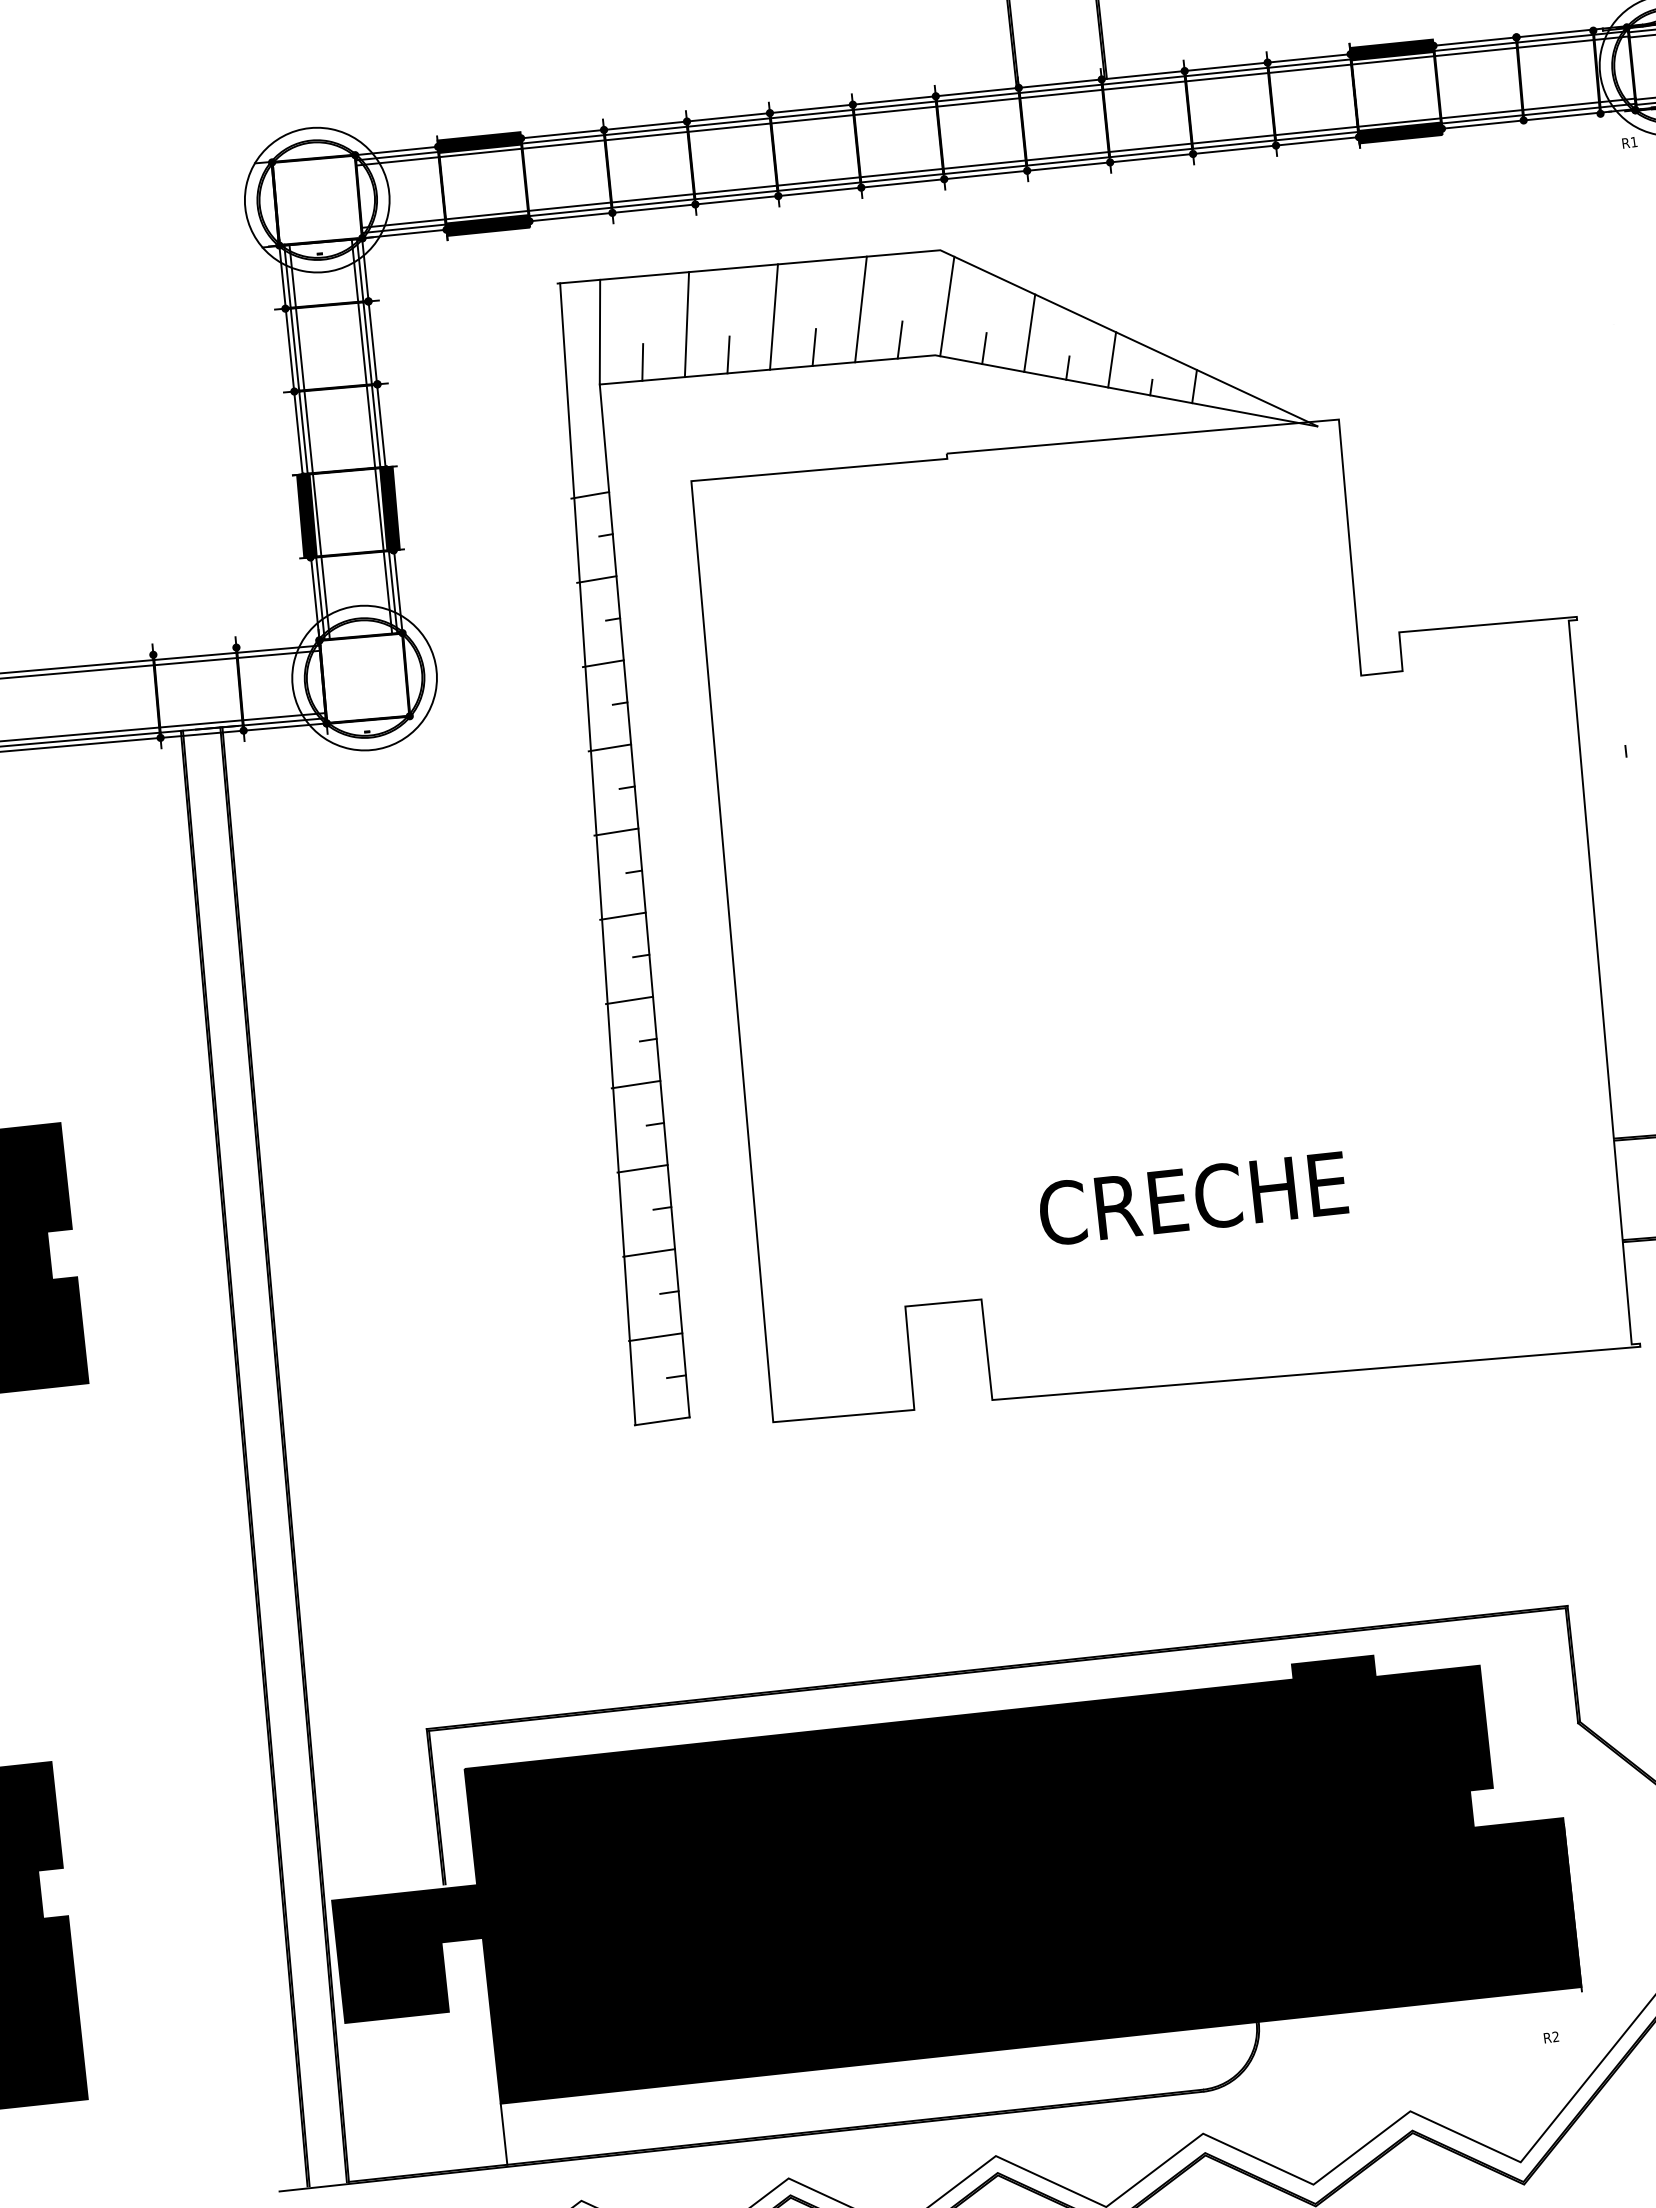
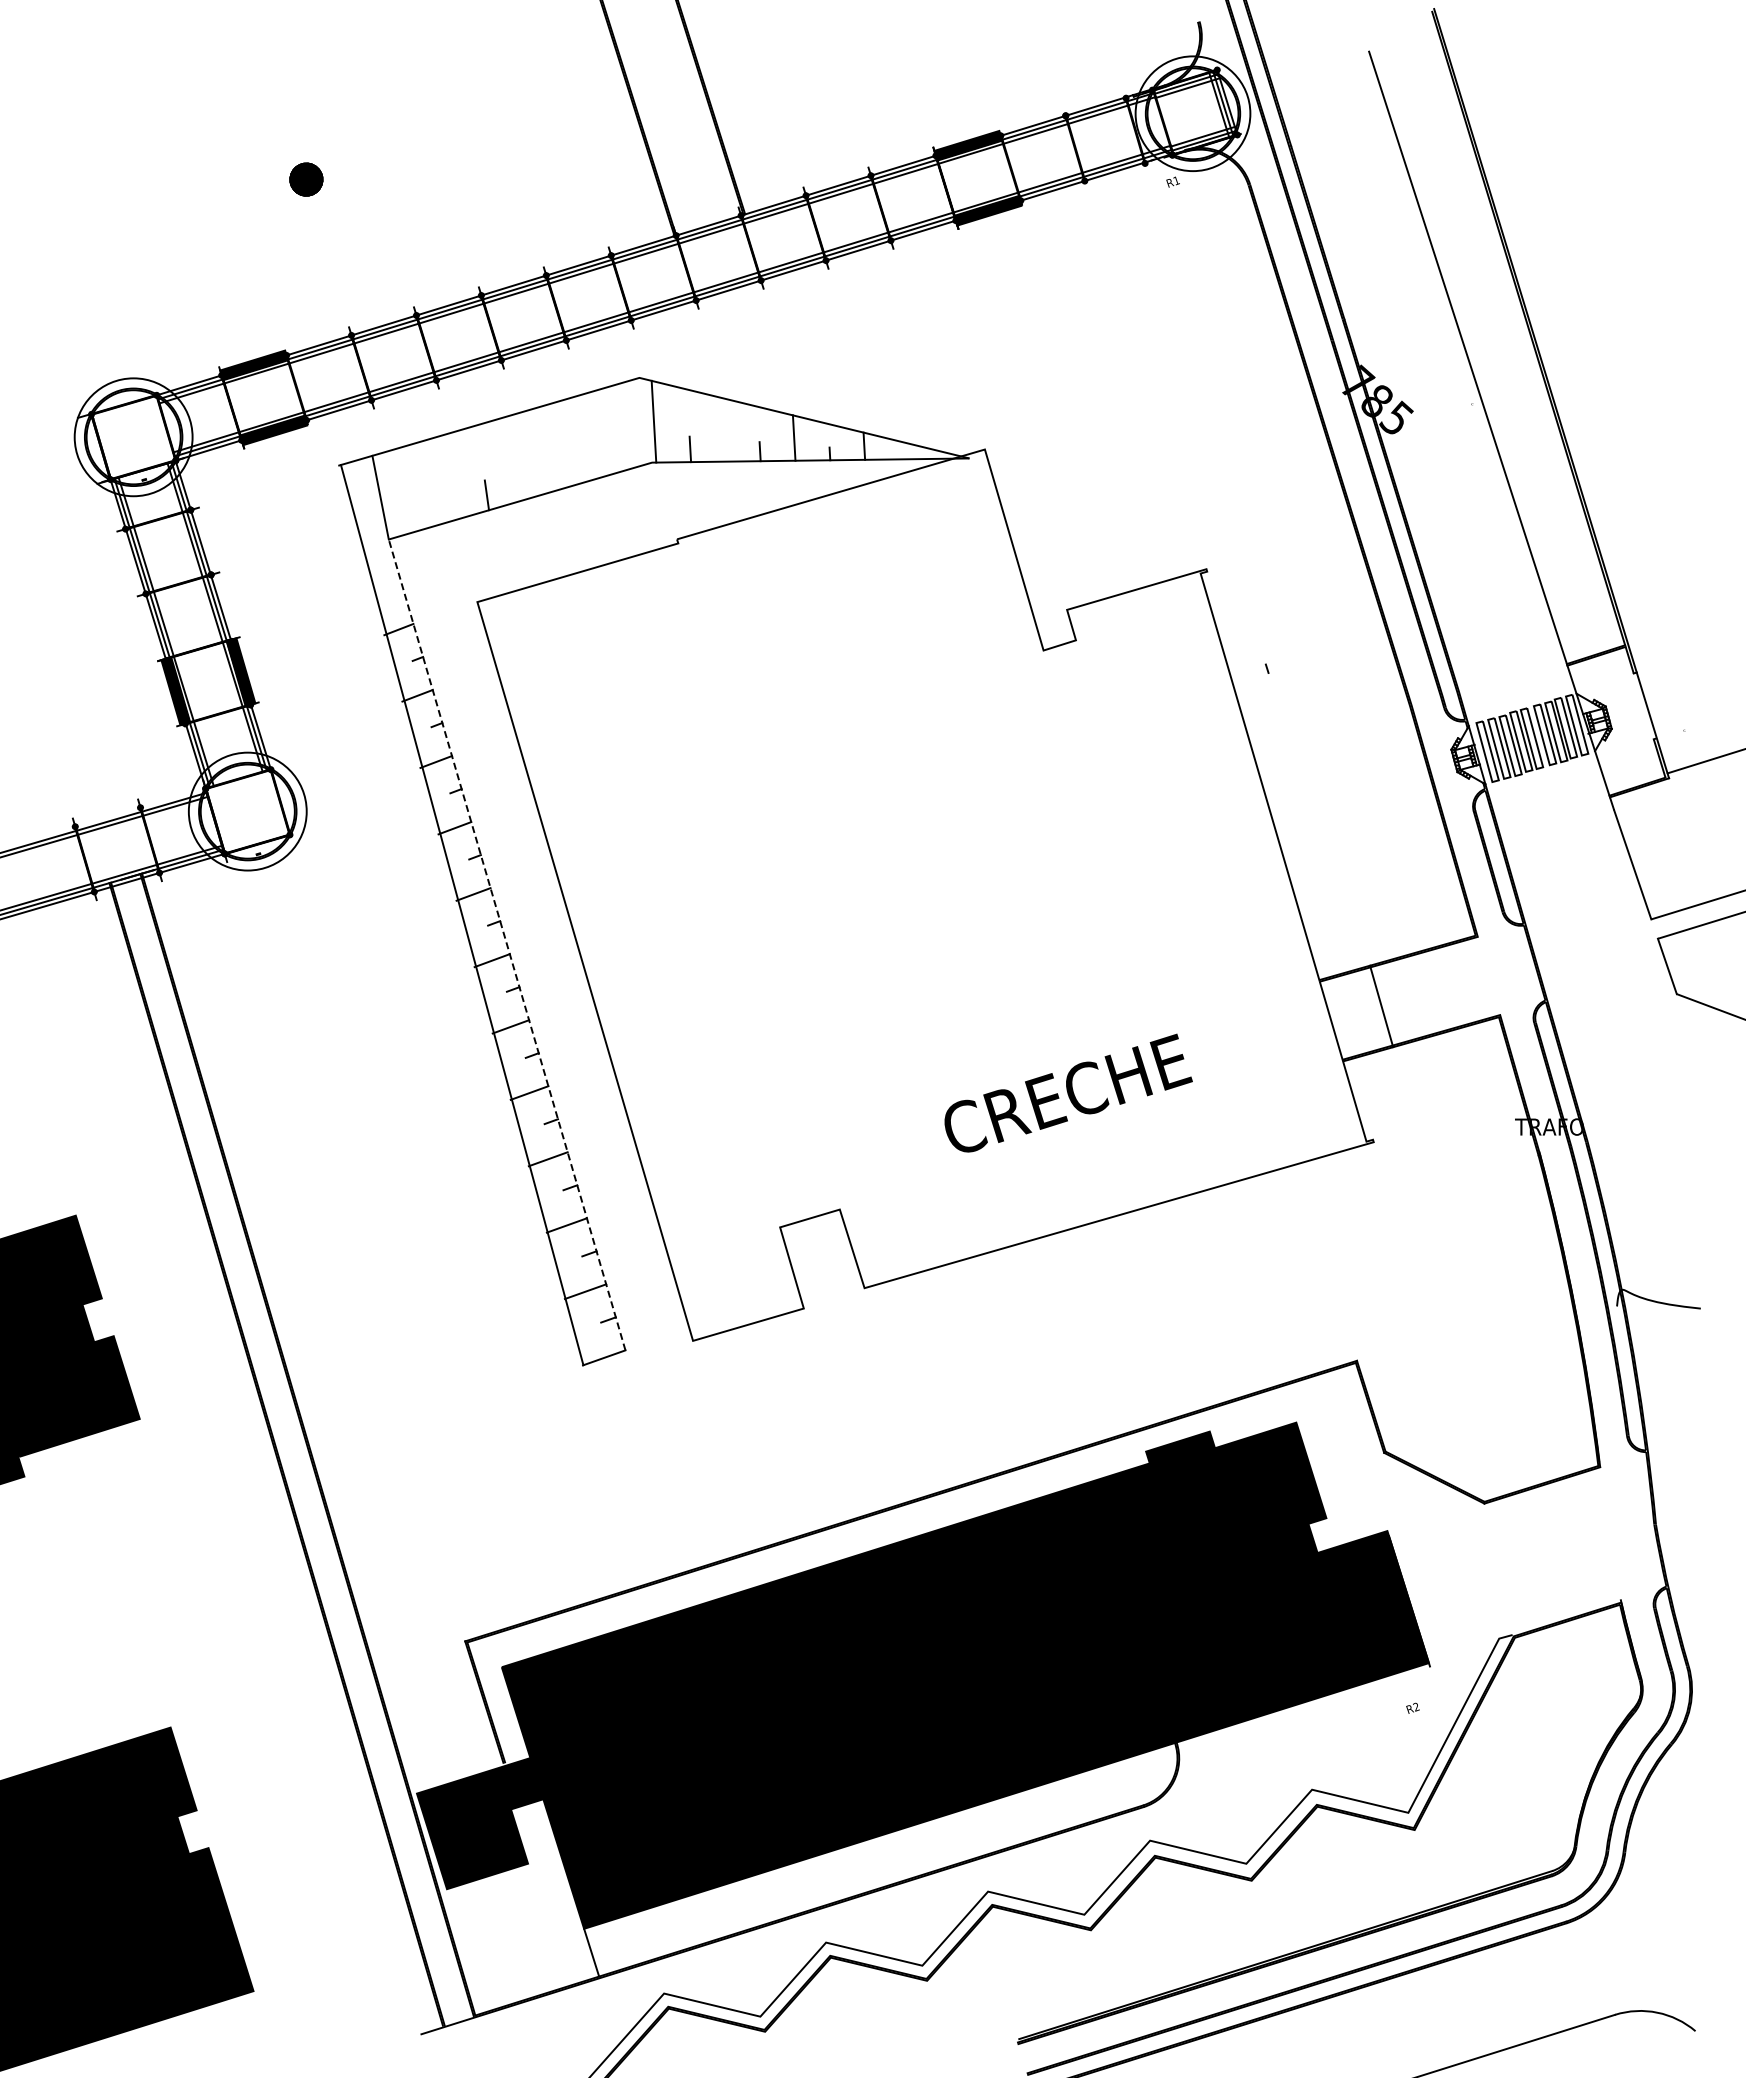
line: (861, 309) -> (585, 437), removed
line: (773, 316) -> (516, 457), removed
line: (686, 324) -> (448, 477), removed
line: (1029, 332) -> (723, 429), removed
line: (900, 339) -> (621, 455), removed
line: (813, 347) -> (553, 475), removed
line: (642, 361) -> (419, 514), removed
line: (645, 900) -> (507, 944), solid -> dashed
text: (1197, 1195) -> (1068, 1092), moved

